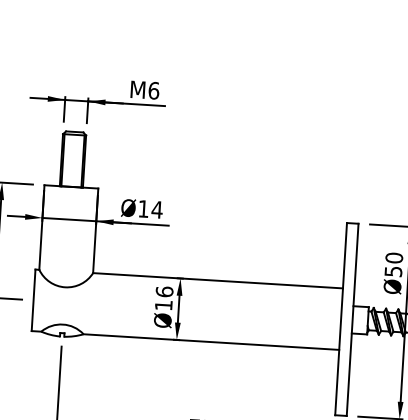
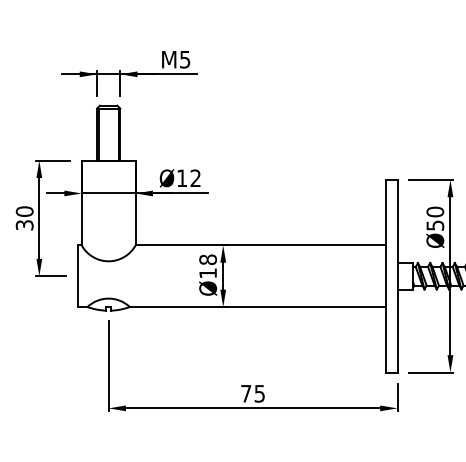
text: (154, 90) -> (185, 59), M6 -> M5
text: (157, 208) -> (195, 177), Ø14 -> Ø12
text: (164, 291) -> (207, 259), Ø16 -> Ø18

